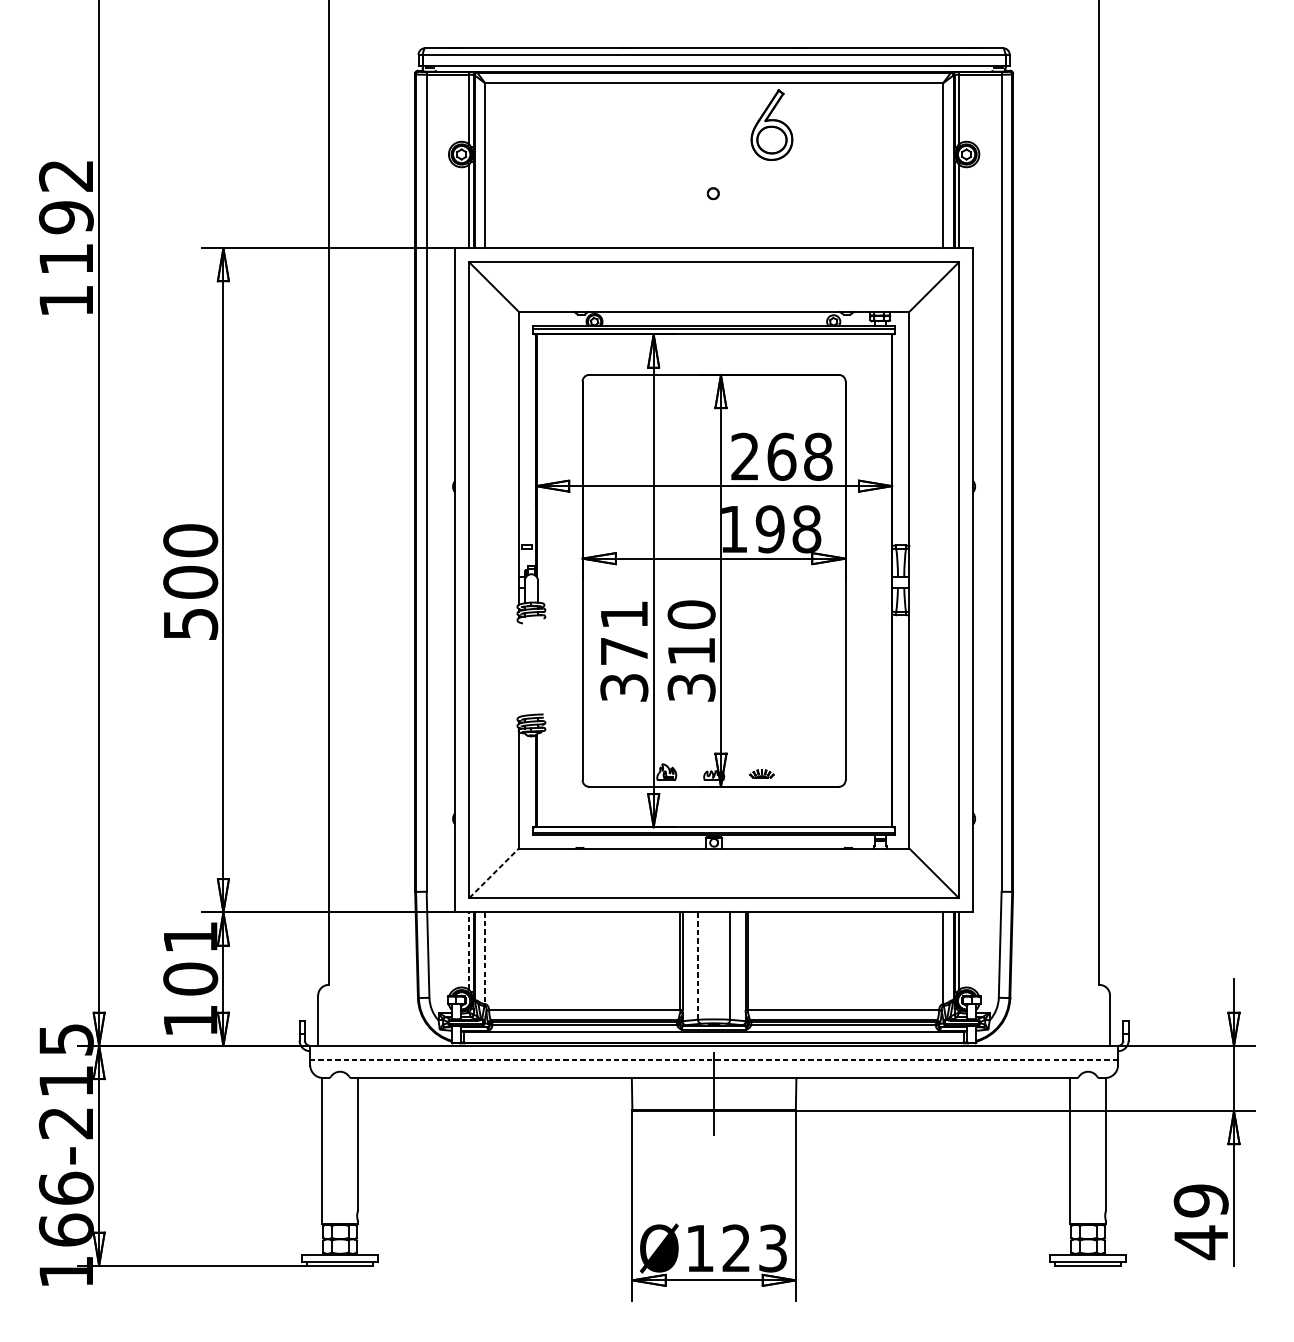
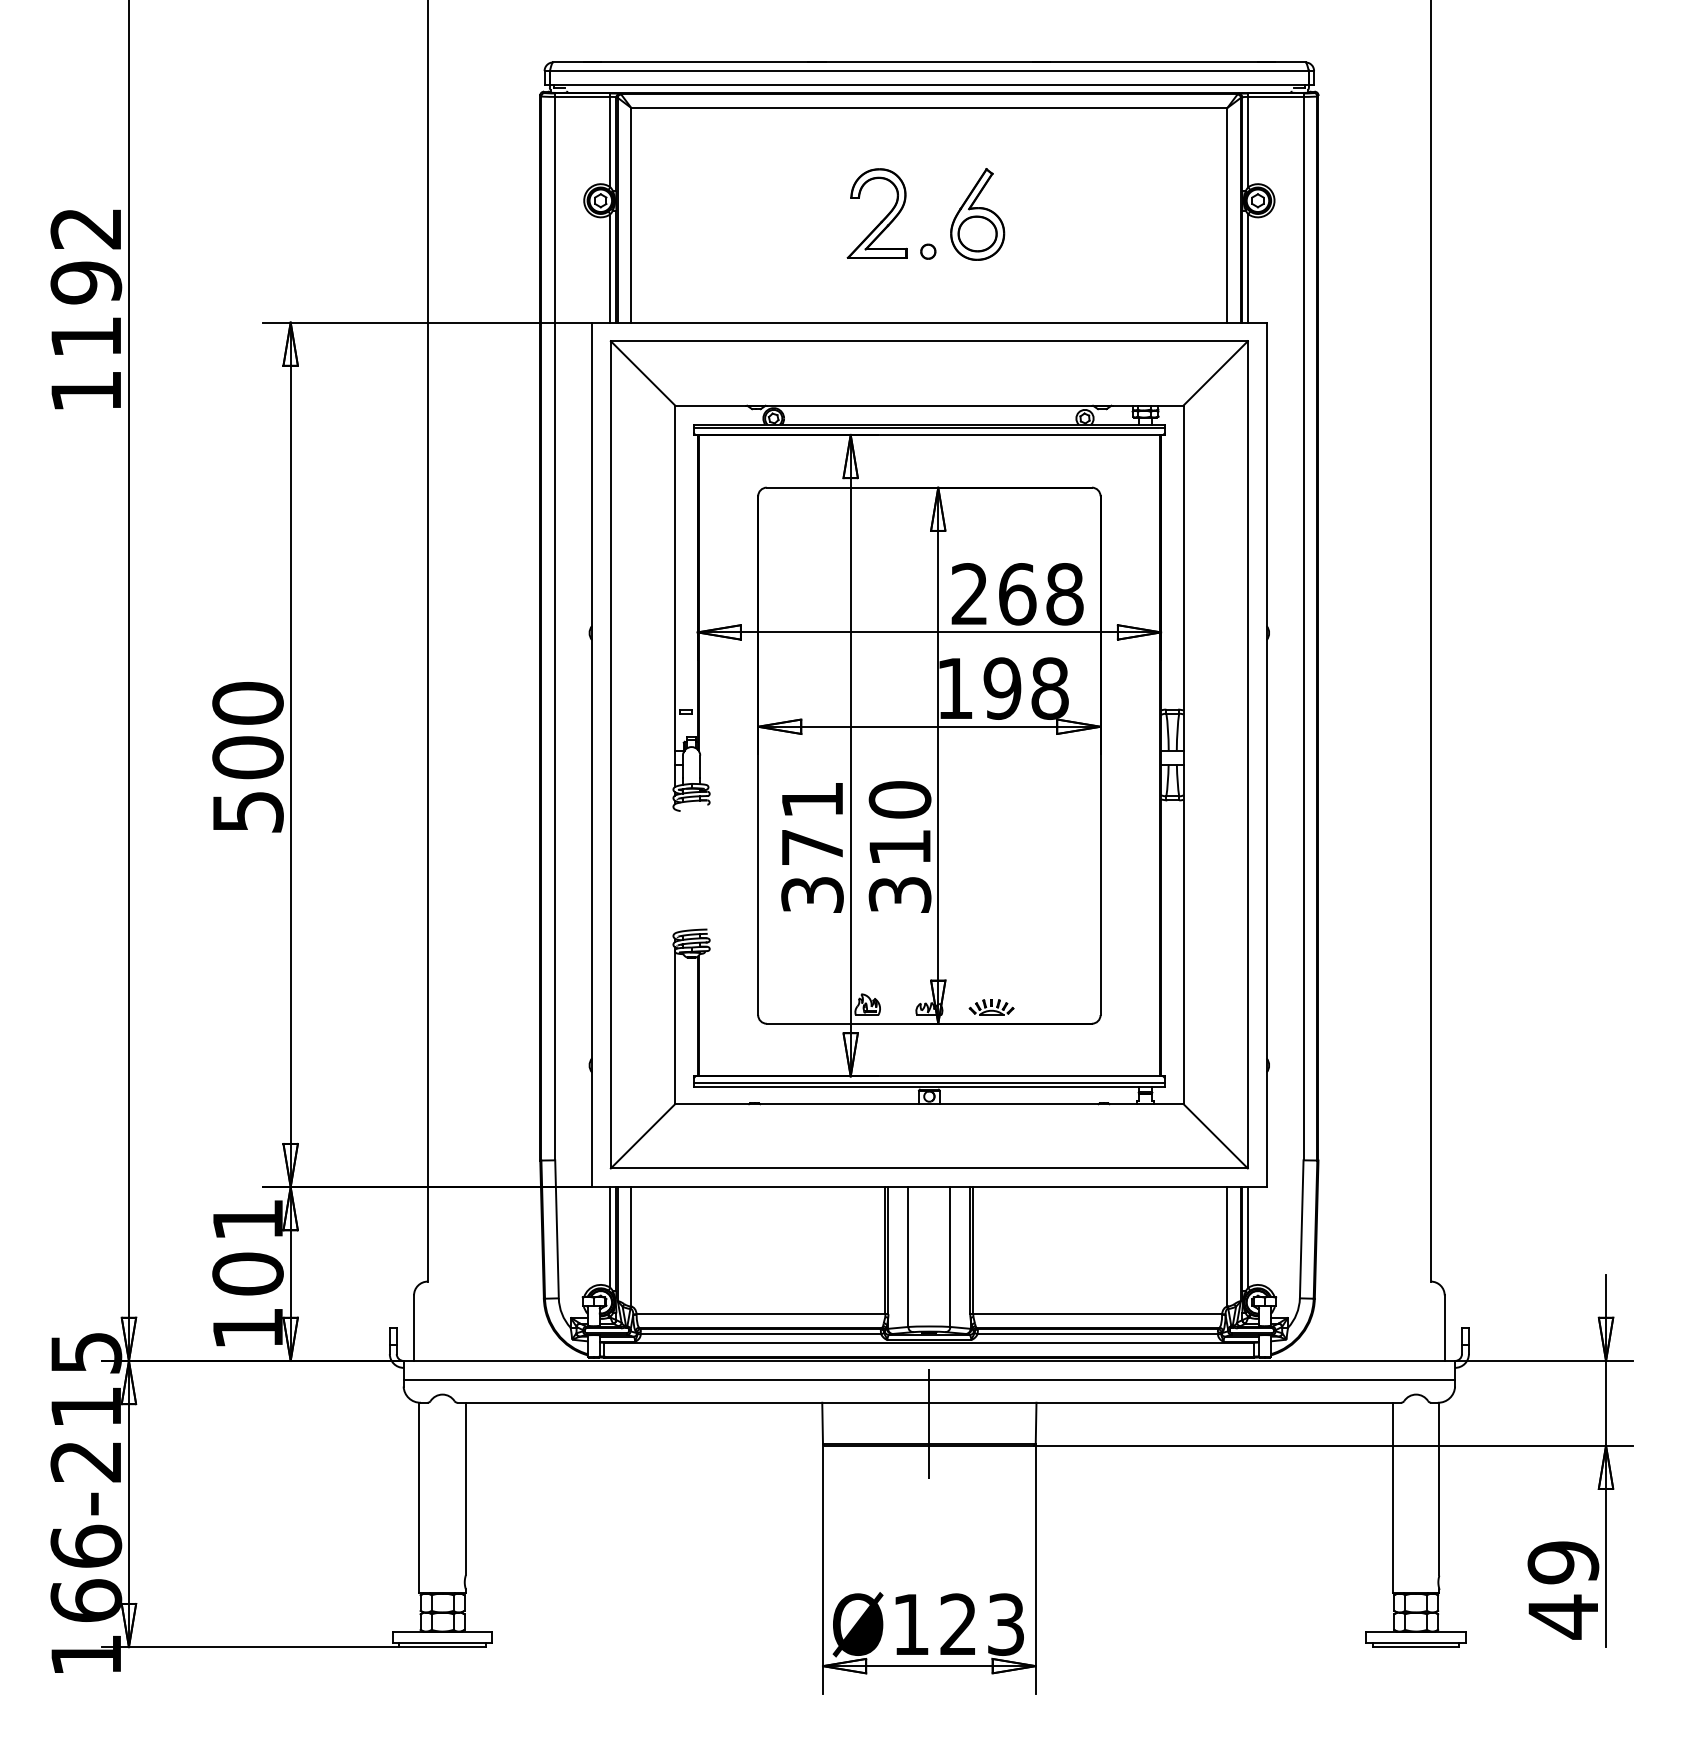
part: (771, 125) -> (977, 214), moved
part: (678, 168) -> (882, 219), added
part: (761, 774) -> (991, 1007), size x1.43
line: (494, 872) -> (643, 1135), dashed -> solid
line: (469, 950) -> (610, 1236), dashed -> solid
line: (485, 957) -> (631, 1246), dashed -> solid
line: (698, 966) -> (908, 1257), dashed -> solid
line: (714, 1060) -> (929, 1379), dashed -> solid

